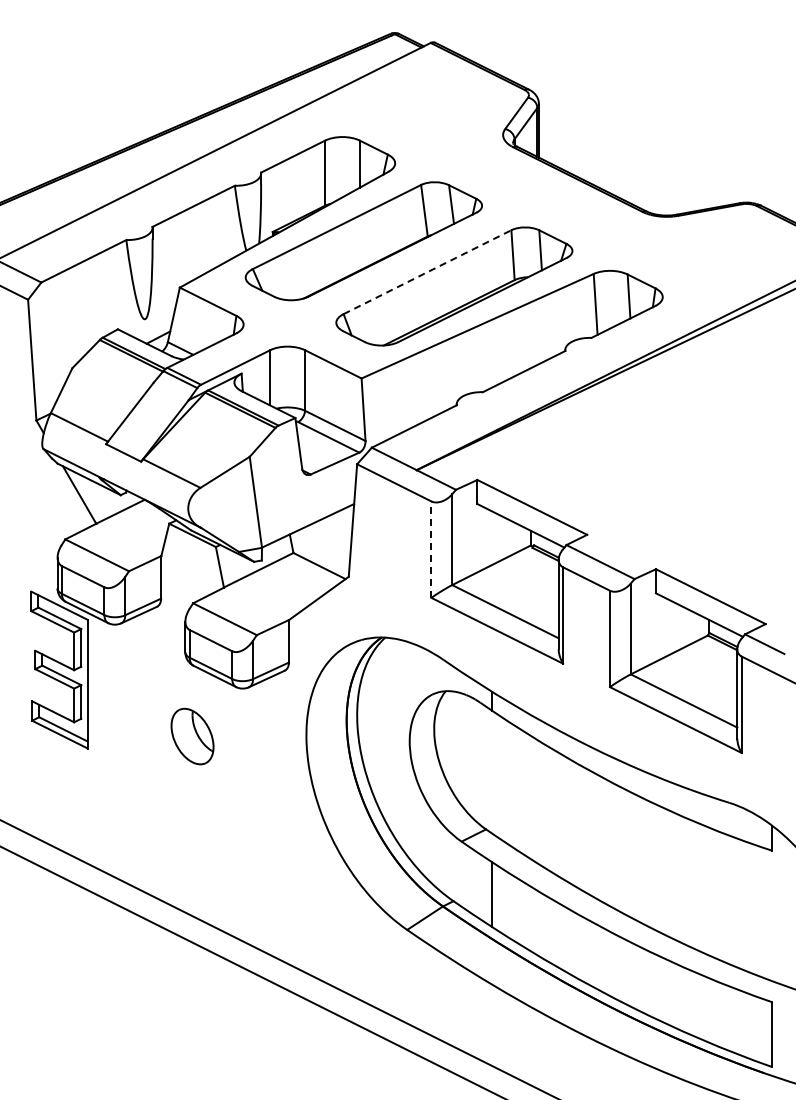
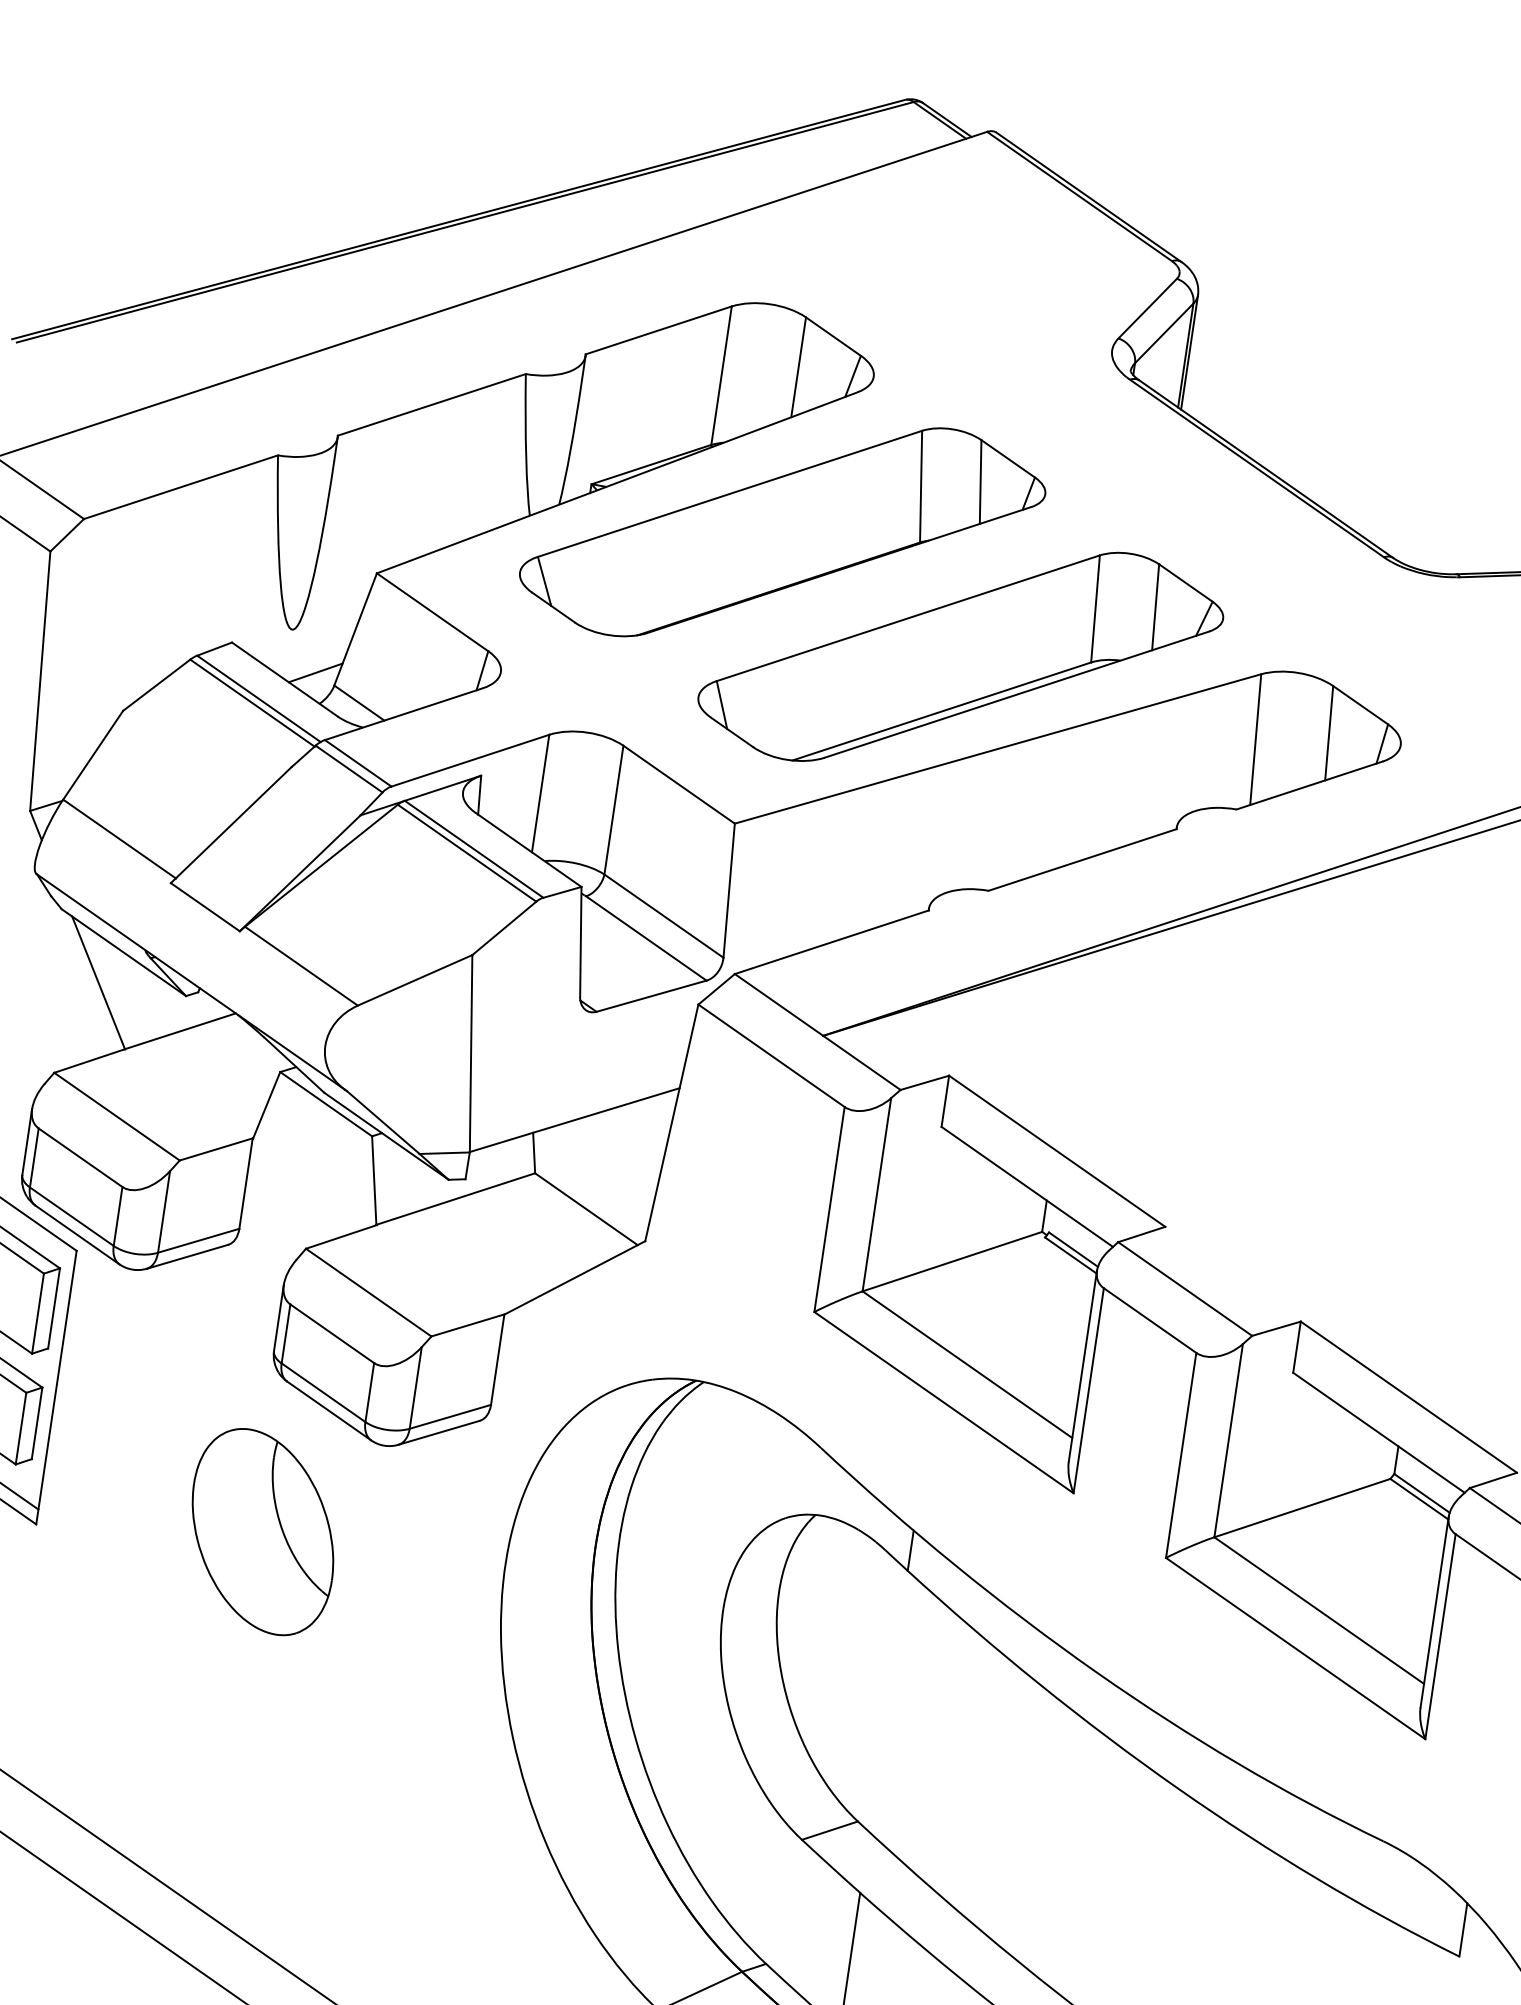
line: (427, 272) -> (908, 618), dashed -> solid
line: (431, 549) -> (829, 1209), dashed -> solid
part: (192, 736) -> (262, 1531), size x1.67

